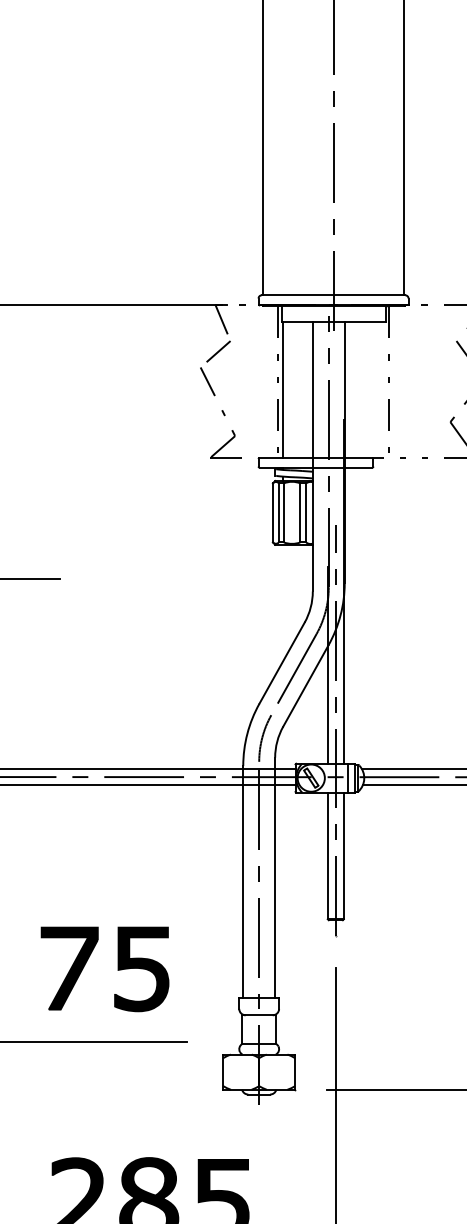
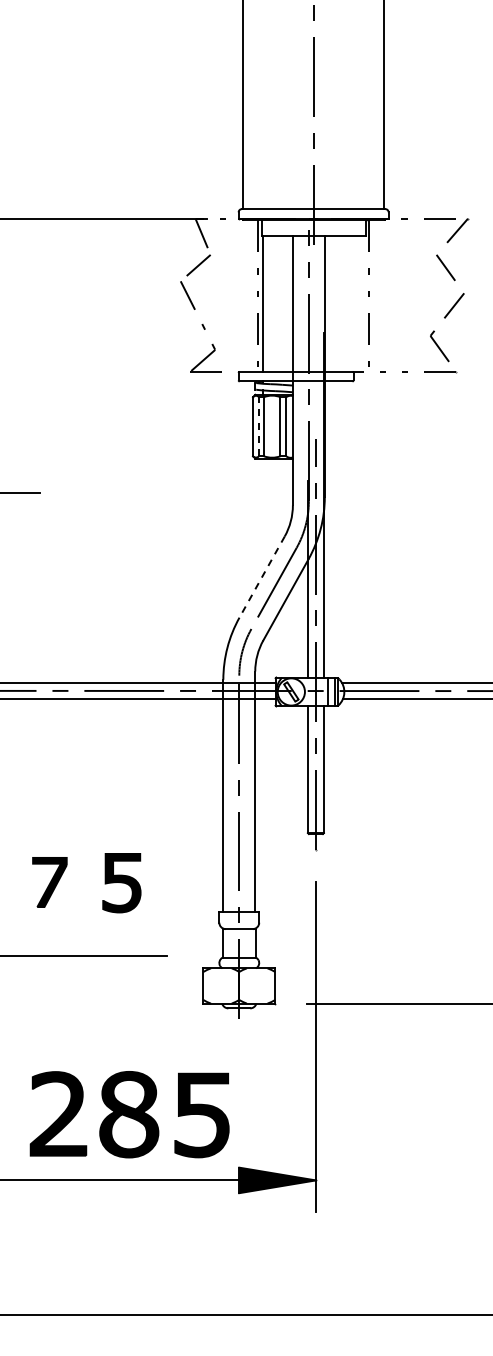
line: (279, 512) -> (259, 426), solid -> dashed
line: (282, 663) -> (262, 577), solid -> dashed
part: (69, 968) -> (49, 882), size x0.6
part: (141, 968) -> (121, 882), size x0.7

